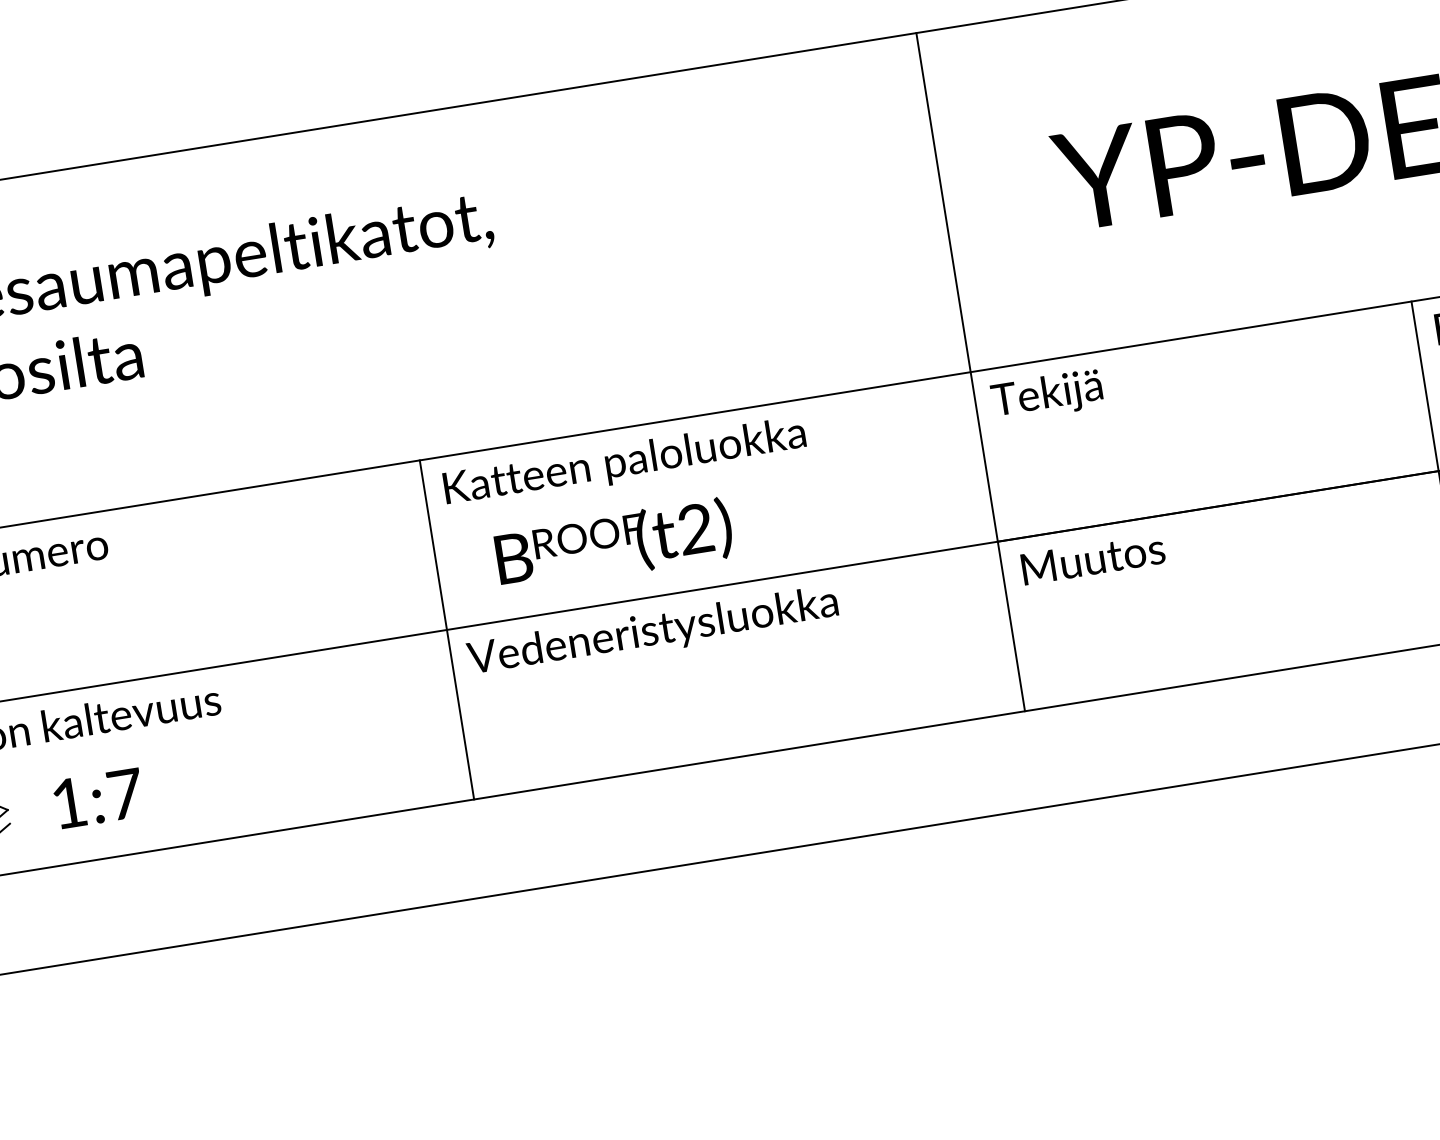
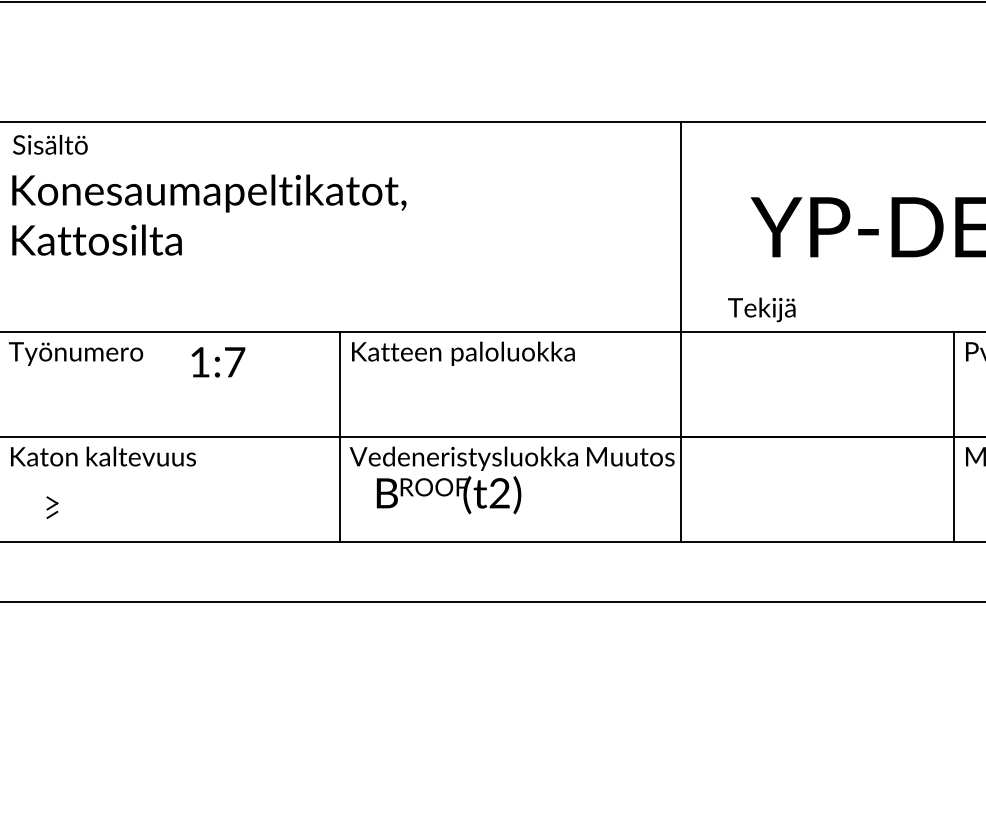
text: (1046, 395) -> (761, 309), moved
text: (613, 545) -> (448, 495), moved
text: (1092, 558) -> (630, 456), moved
text: (99, 798) -> (218, 362), moved

